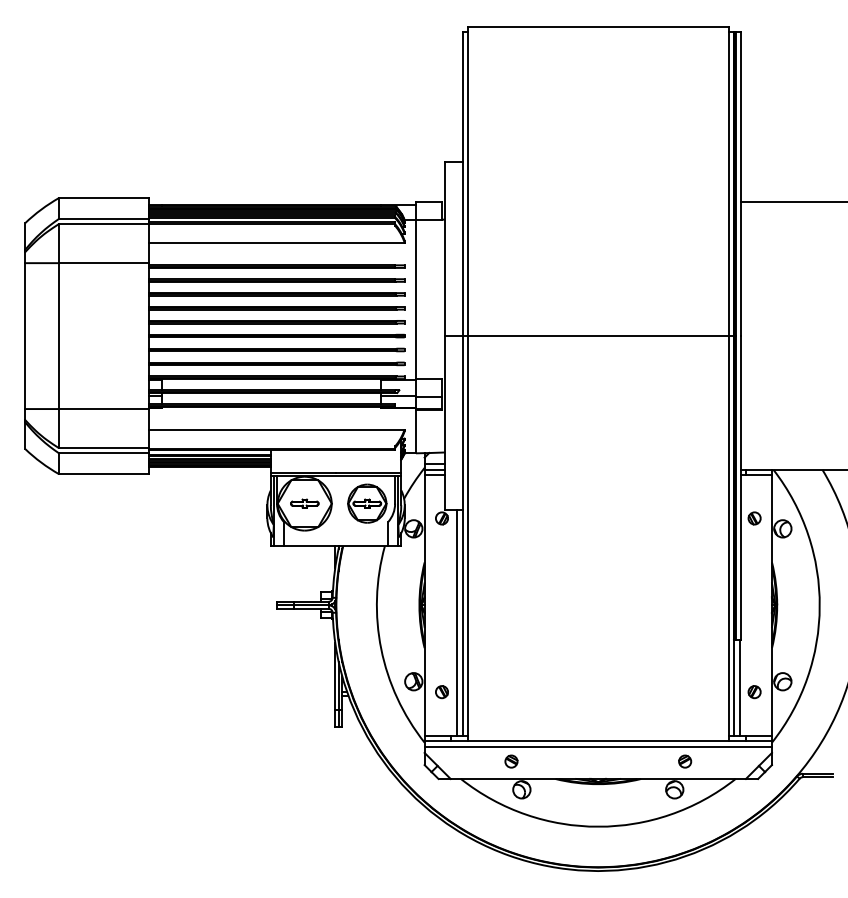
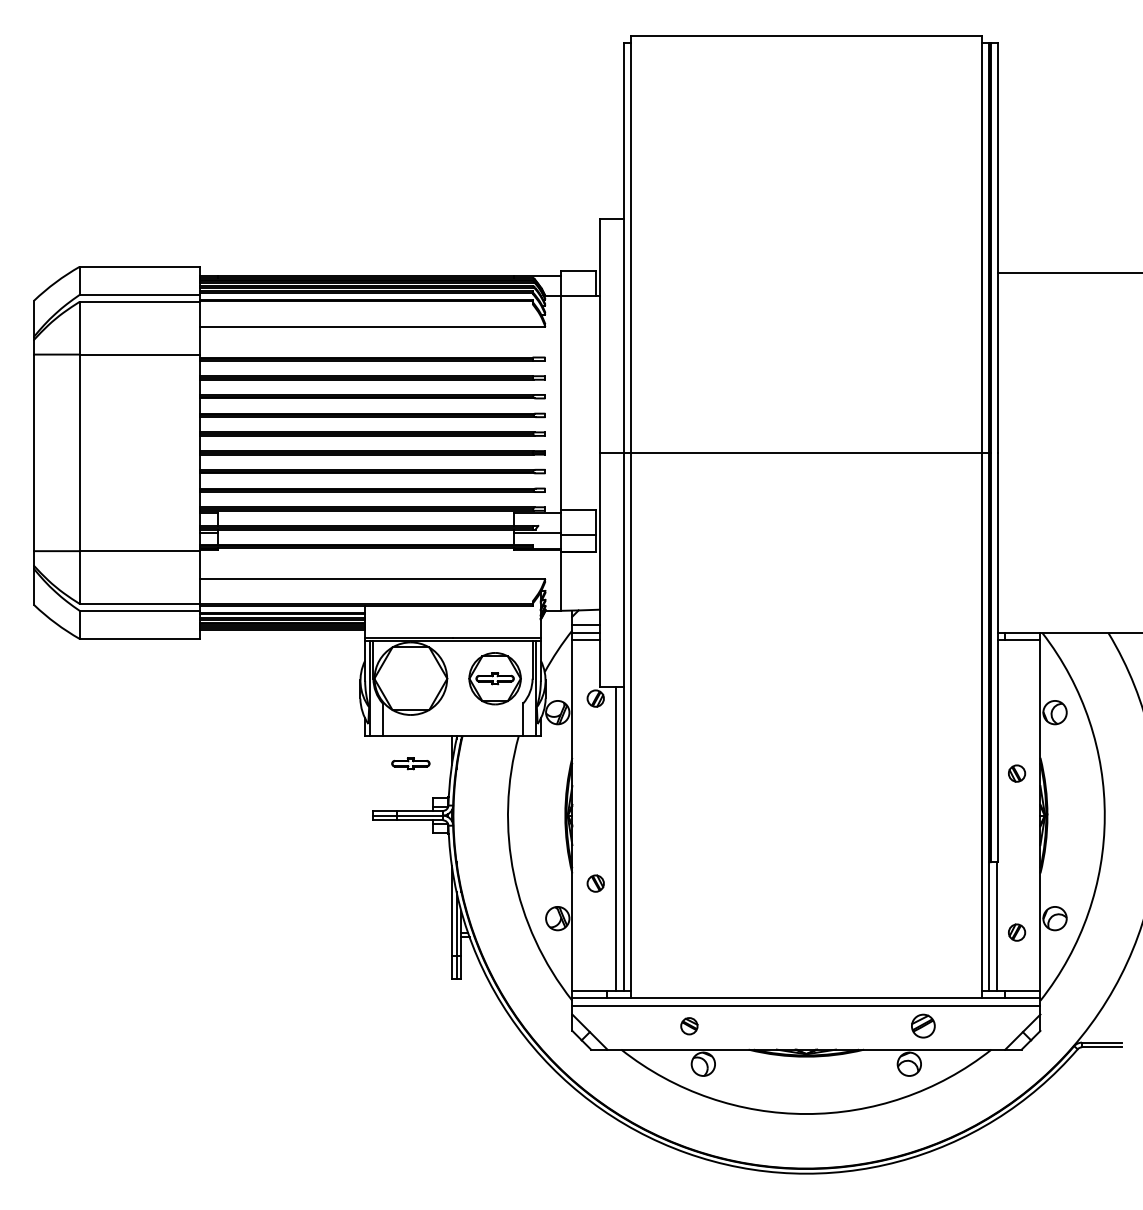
part: (304, 503) -> (410, 763), moved
part: (754, 518) -> (1017, 773), moved
part: (441, 692) -> (595, 883), moved
part: (685, 761) -> (923, 1026), size x1.4

